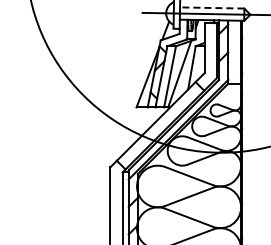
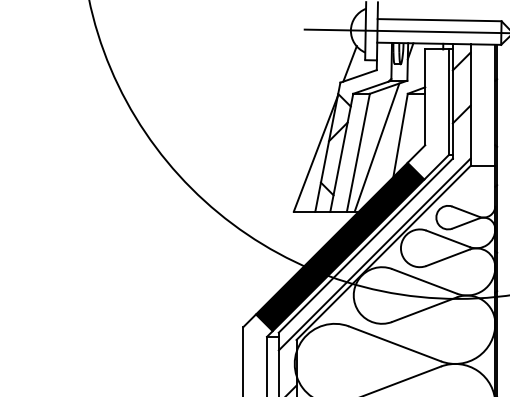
line: (211, 8) -> (438, 21), dashed -> solid
fill: (160, 125) -> (339, 246), added

